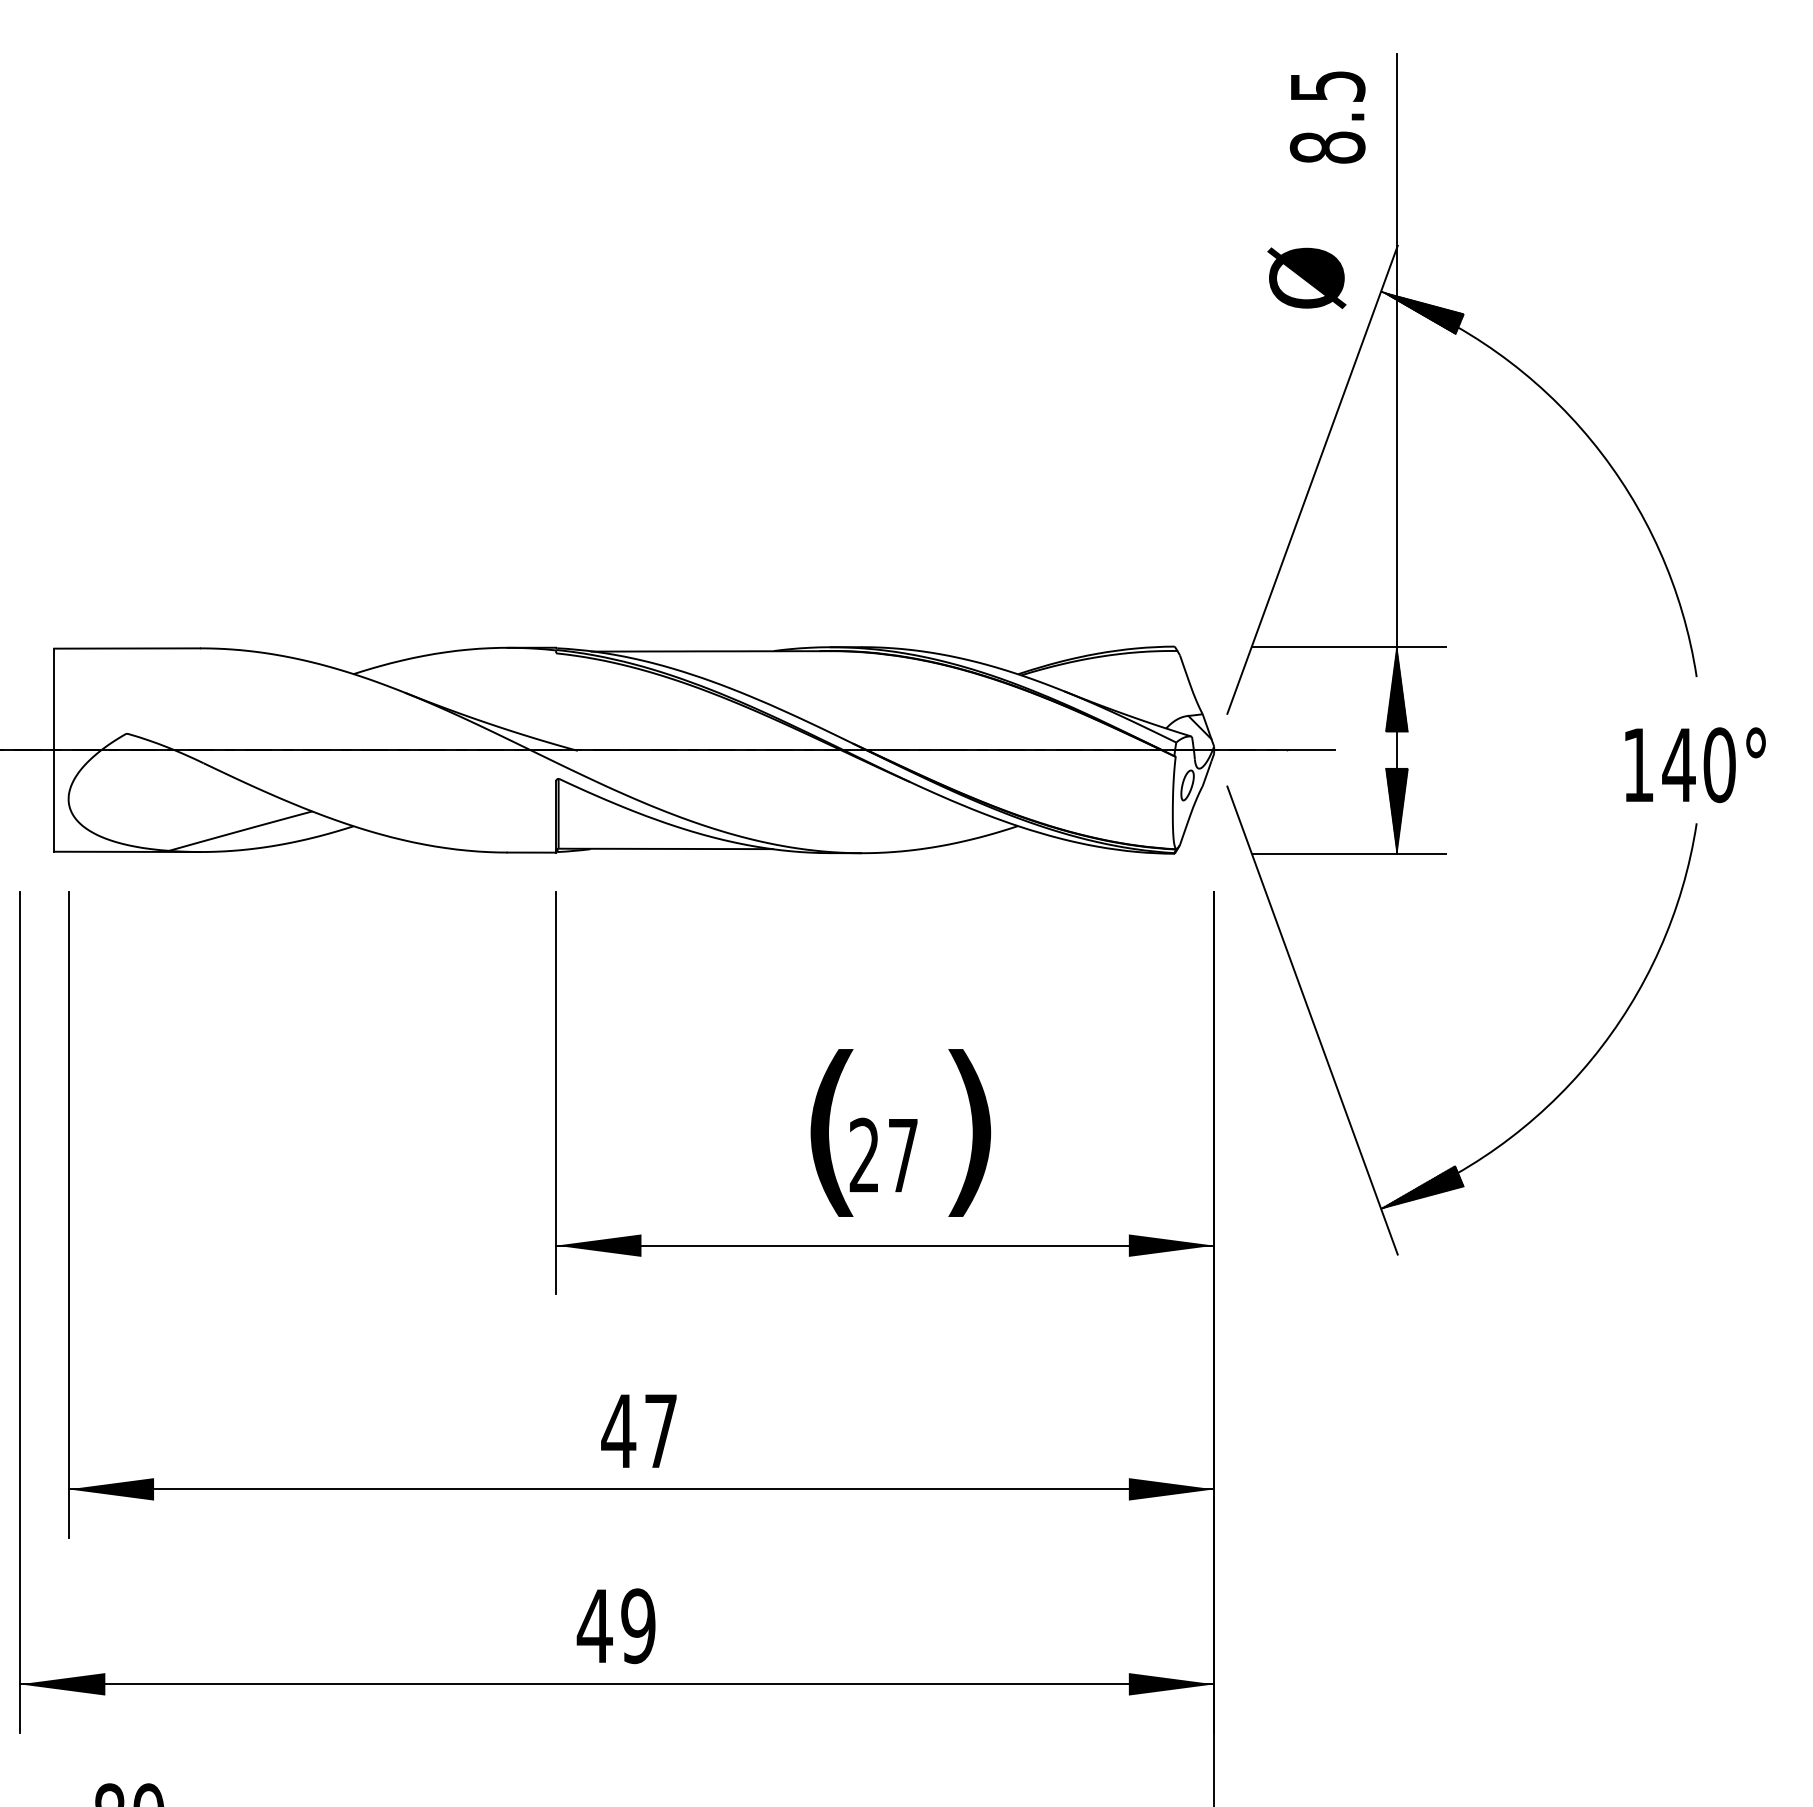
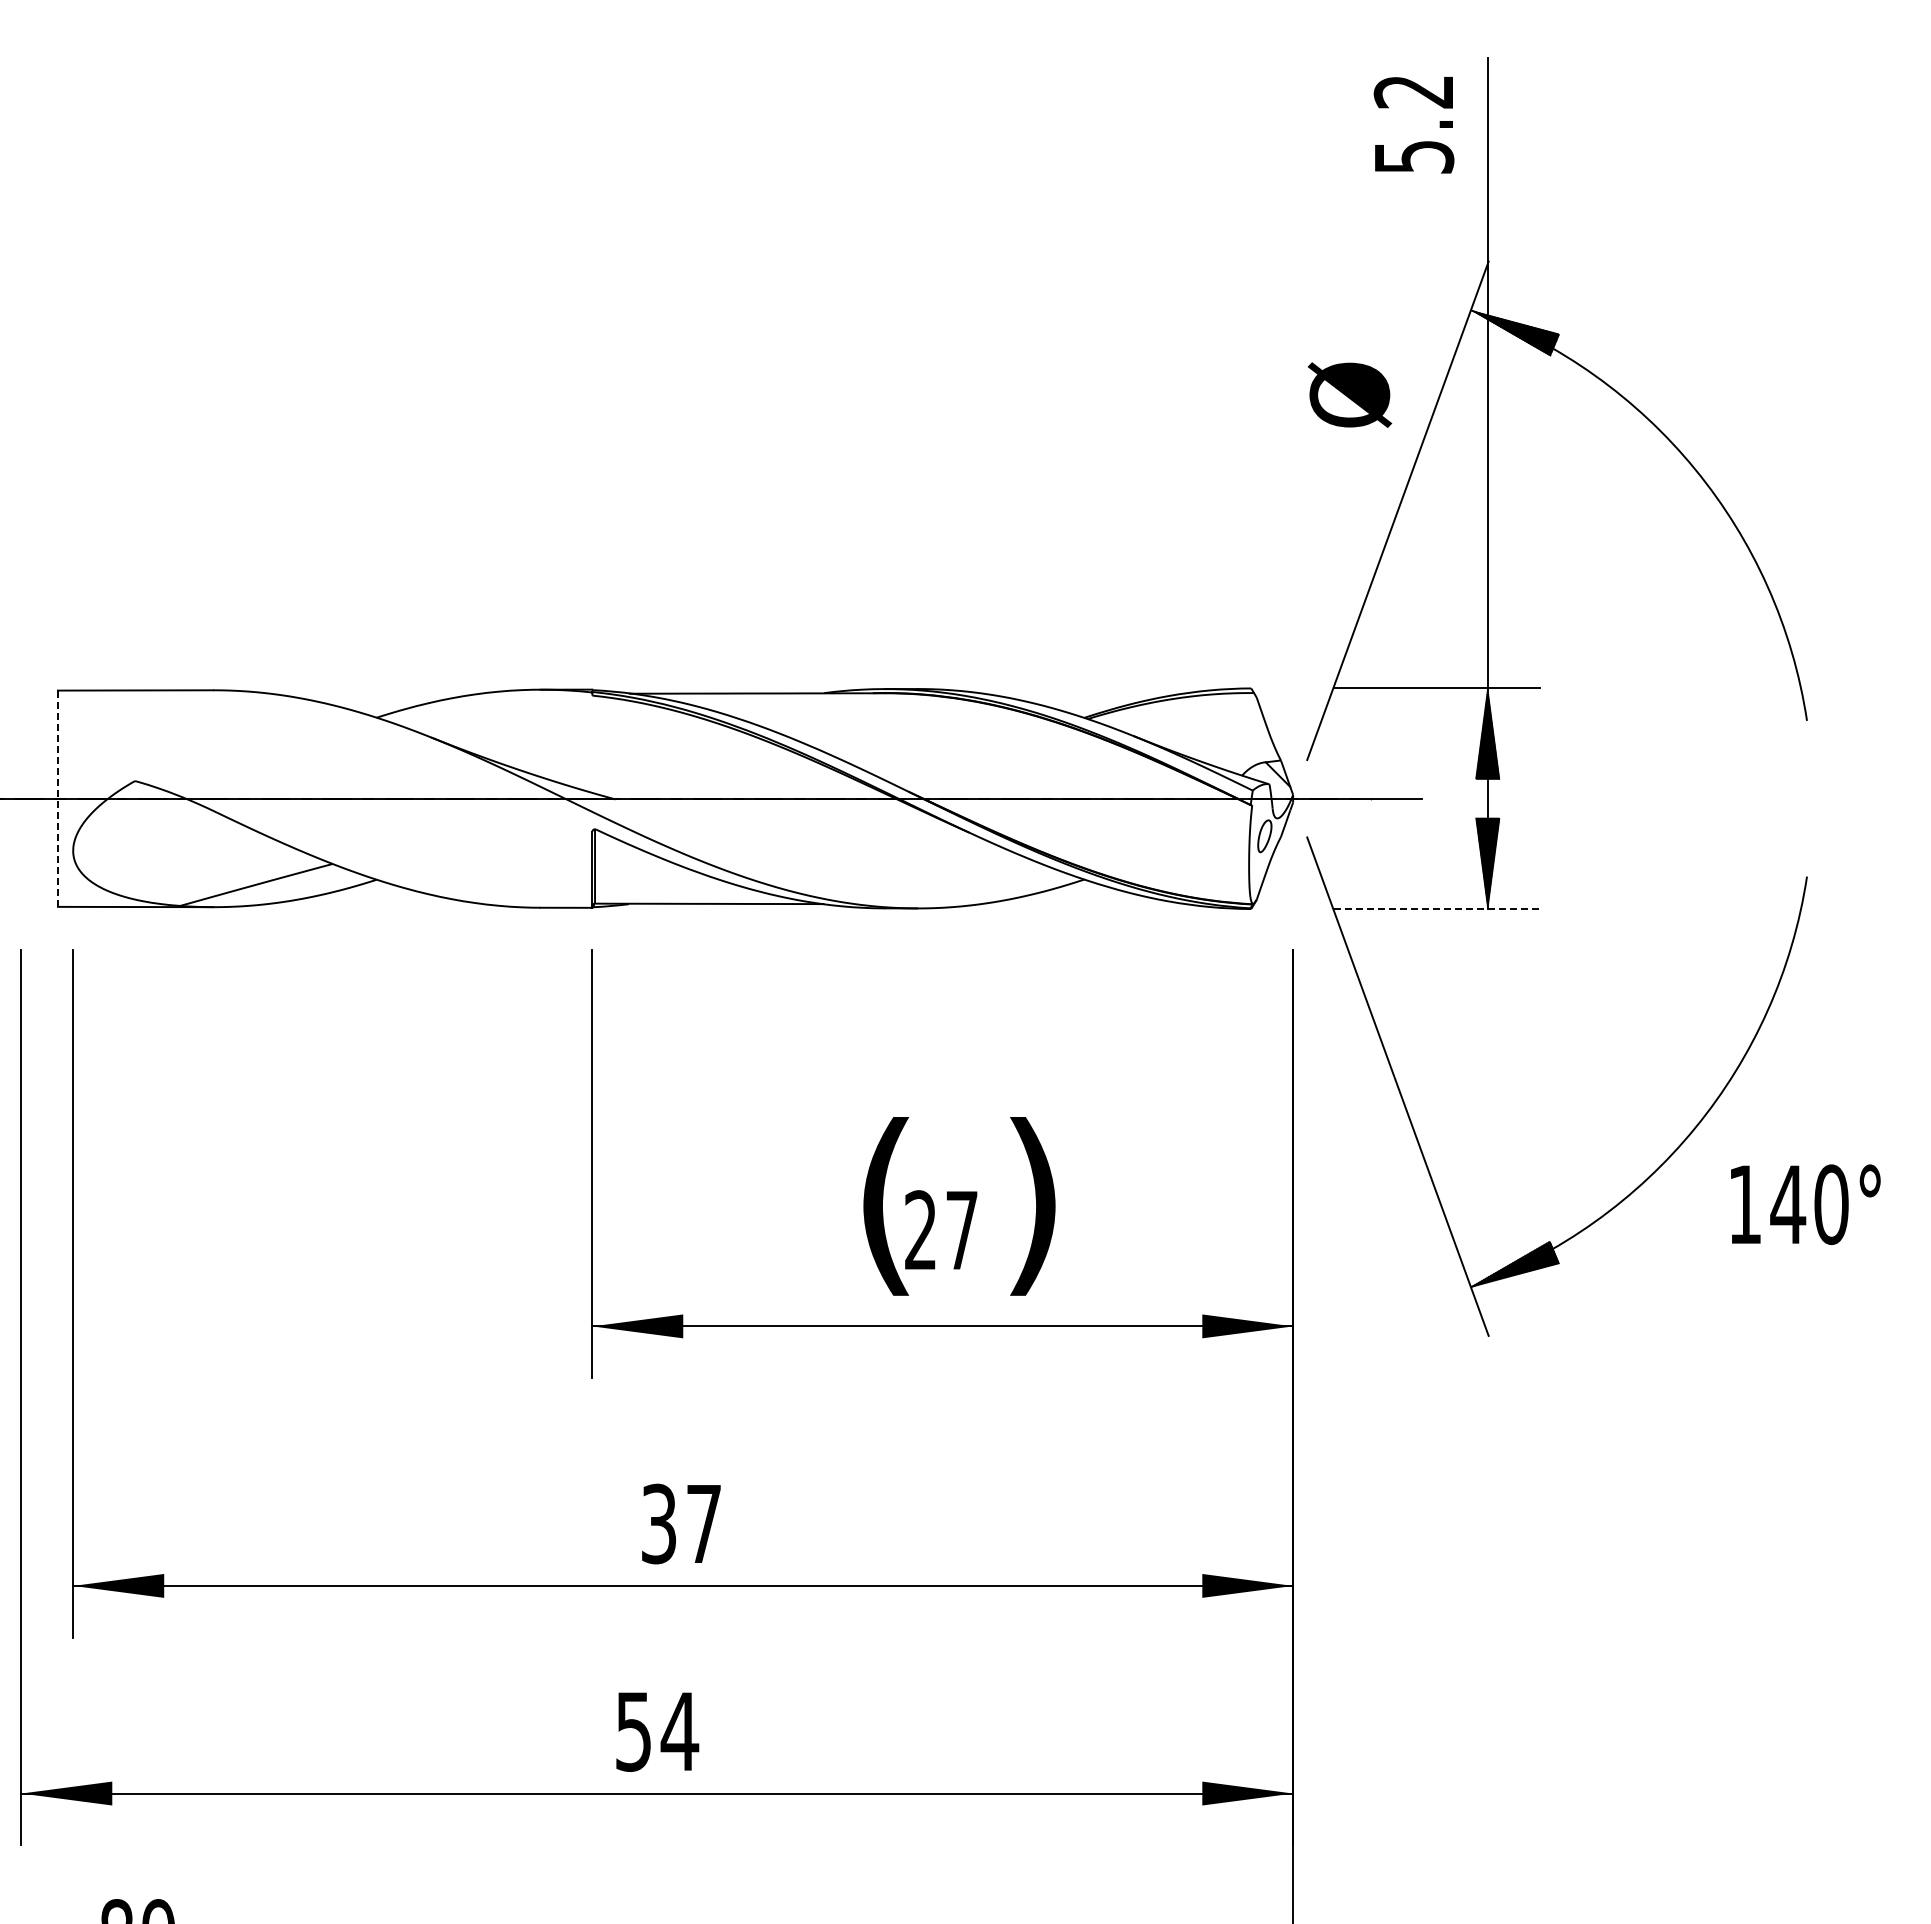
text: (1327, 118) -> (1413, 125), 8.5 -> 5.2
text: (1306, 277) -> (1349, 394), moved
line: (53, 749) -> (57, 798), solid -> dashed
text: (1695, 764) -> (1805, 1204), moved
line: (1349, 854) -> (1437, 909), solid -> dashed
text: (618, 1430) -> (658, 1523), 47 -> 37
text: (616, 1626) -> (656, 1731), 49 -> 54

